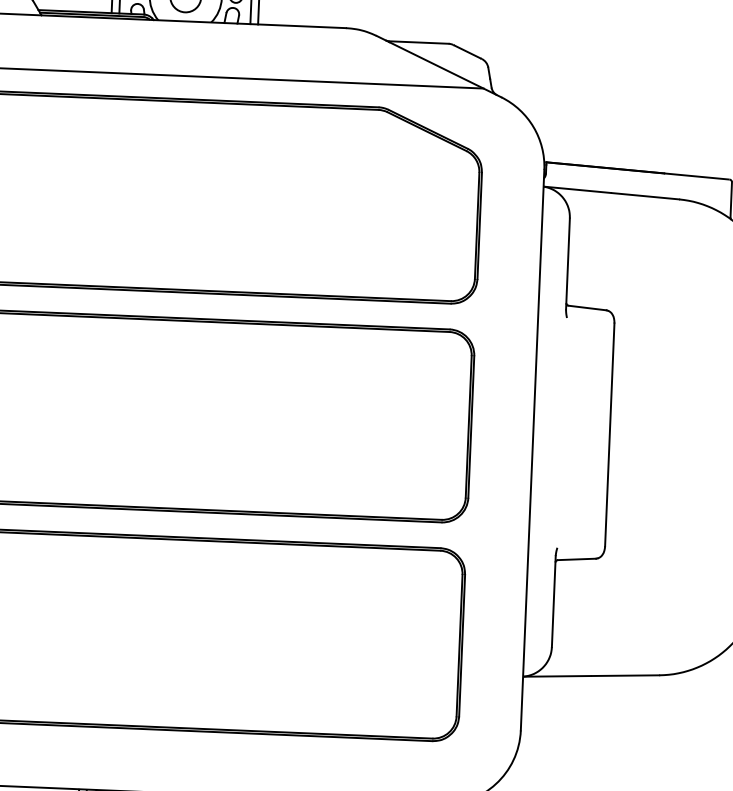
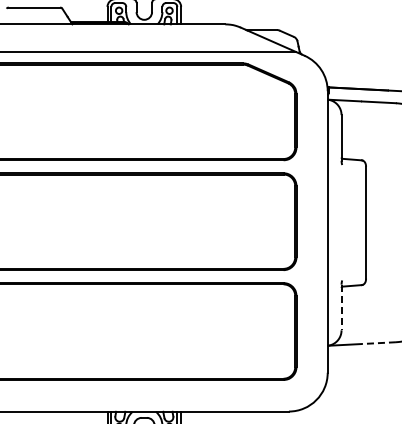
line: (553, 601) -> (341, 307), solid -> dashed
line: (626, 676) -> (379, 343), solid -> dashed

